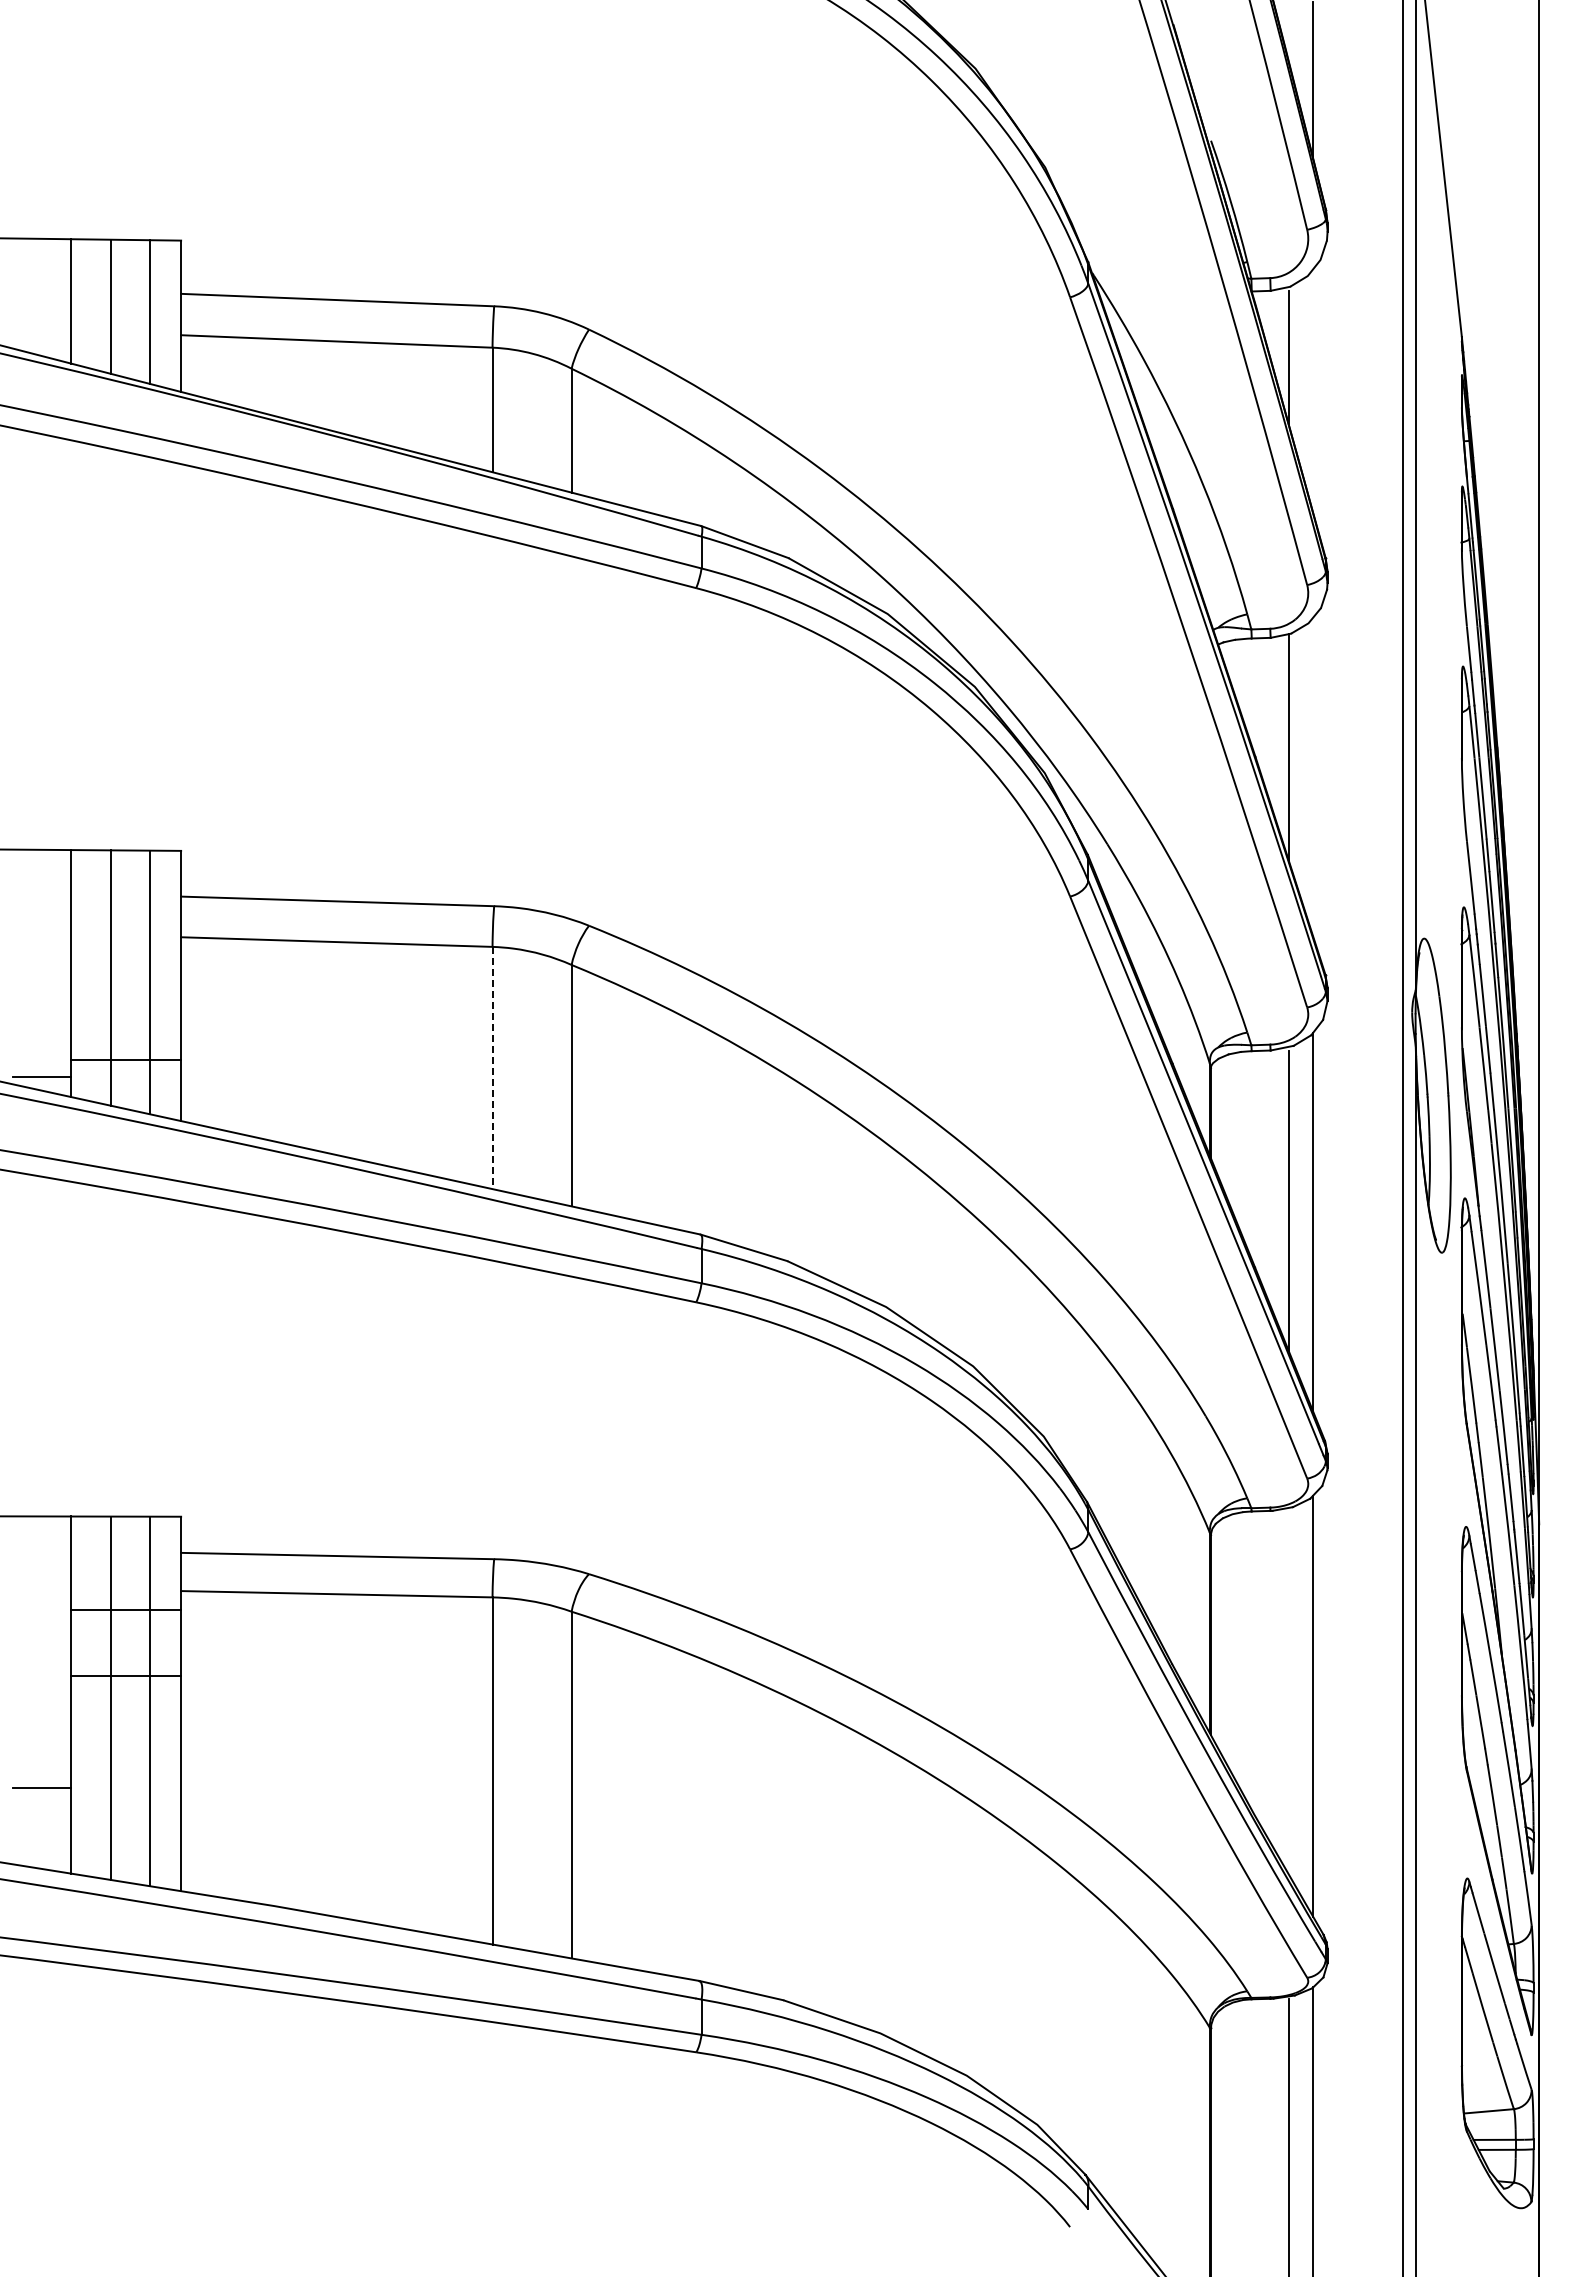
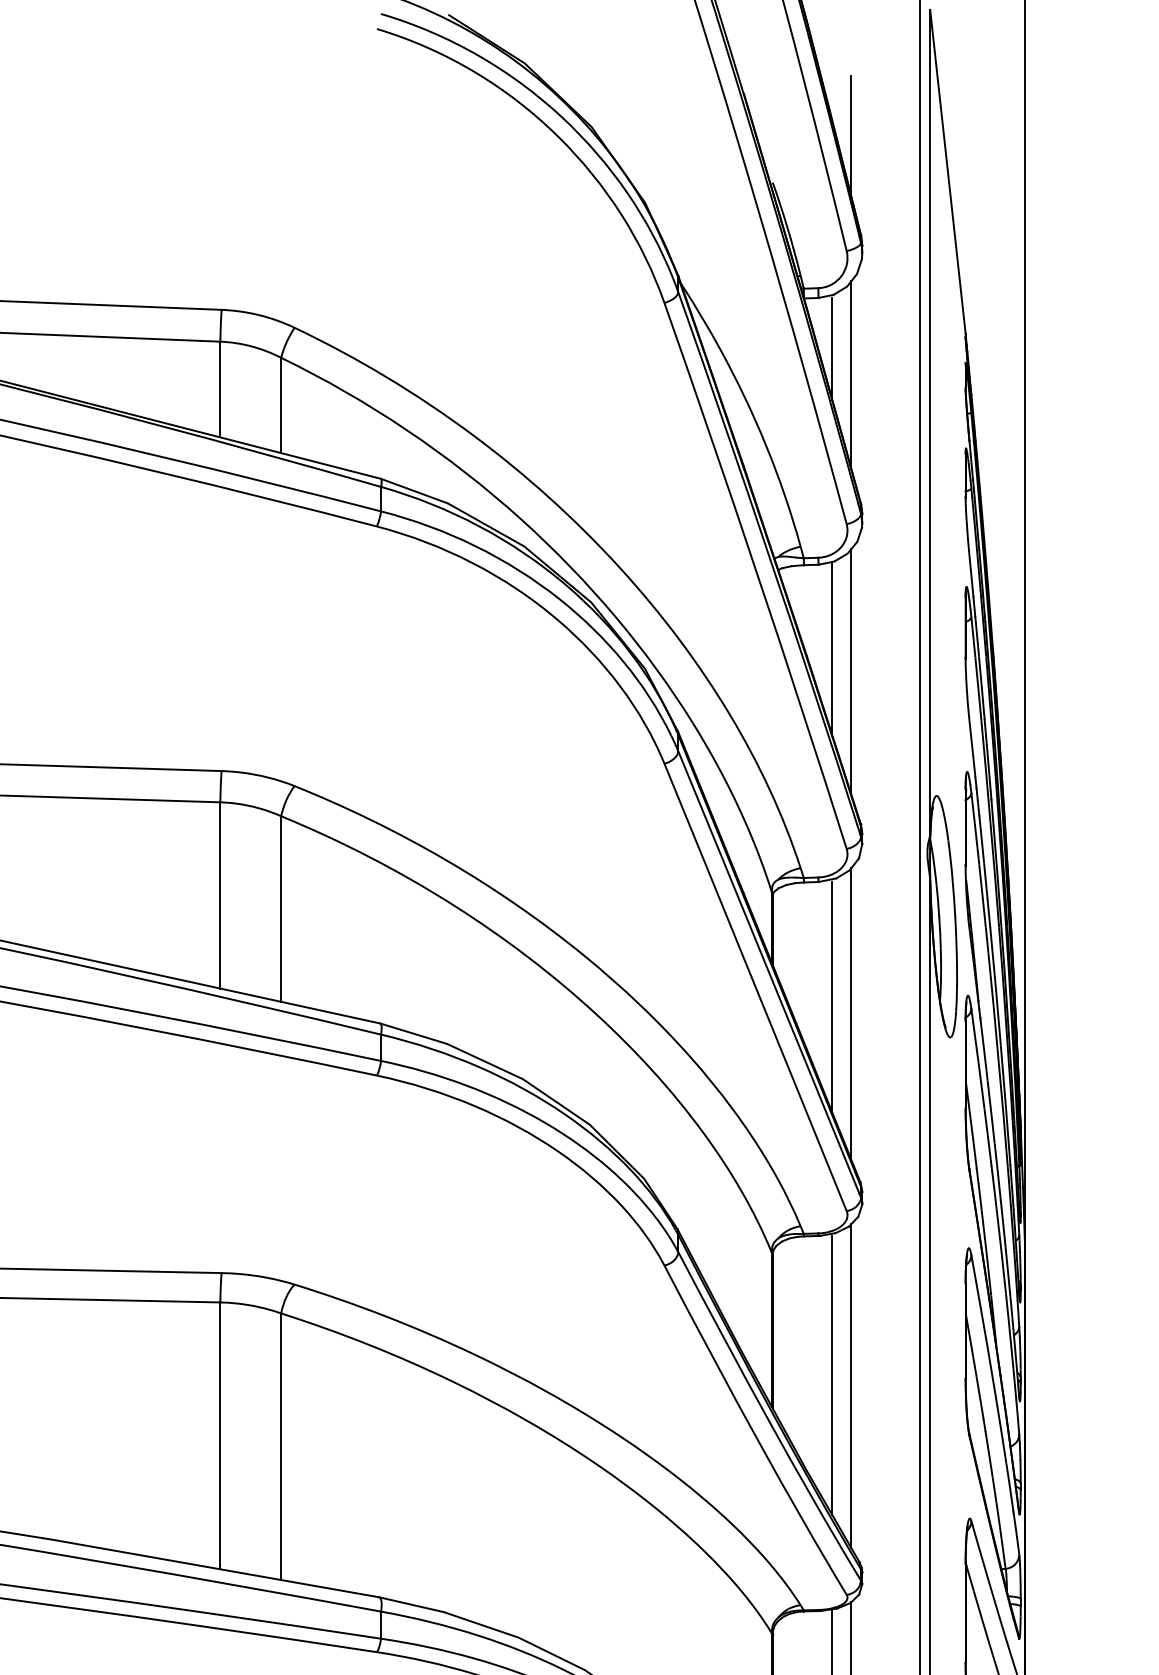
line: (1313, 390) -> (851, 374), added
line: (1313, 776) -> (851, 671), added
line: (492, 1068) -> (220, 895), dashed -> solid
line: (1288, 1692) -> (832, 1375), added

